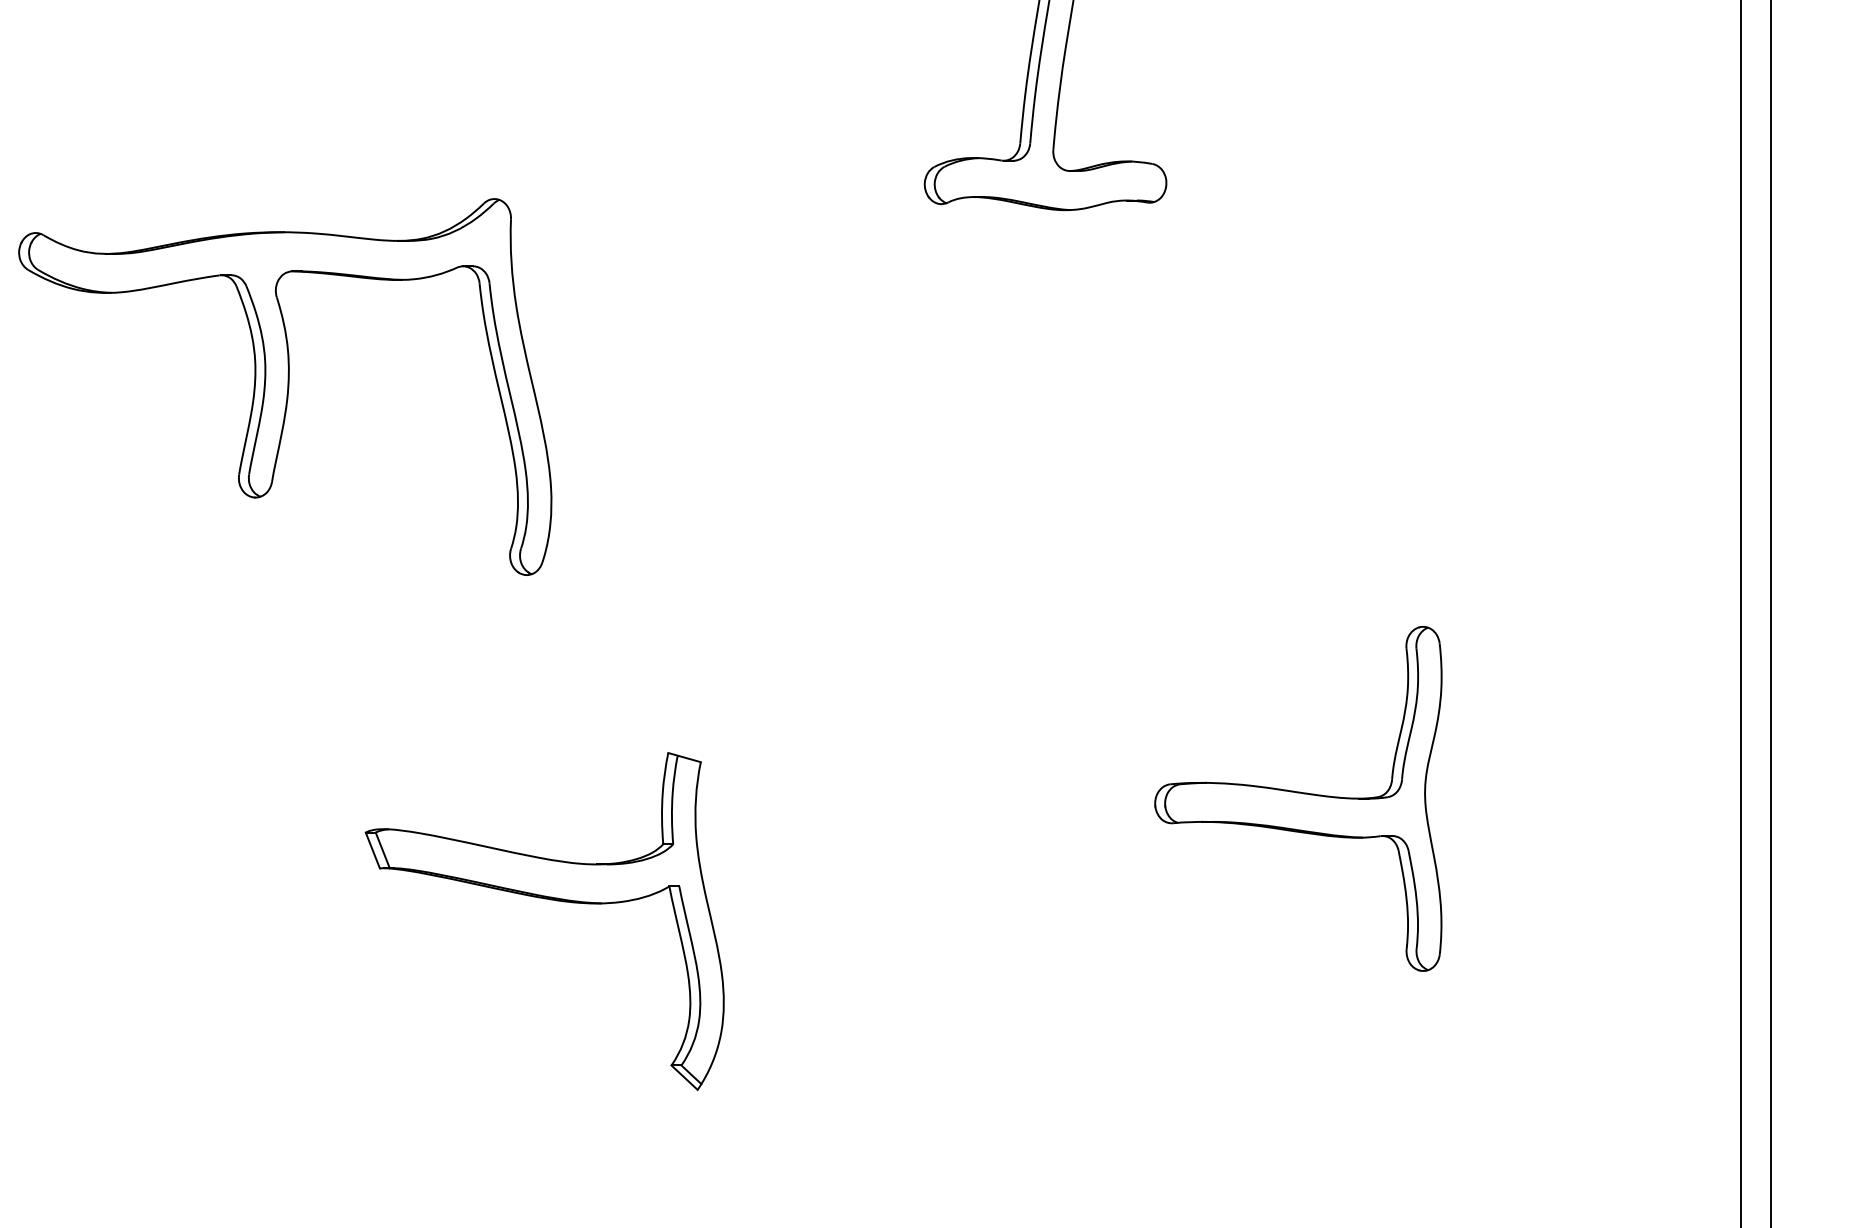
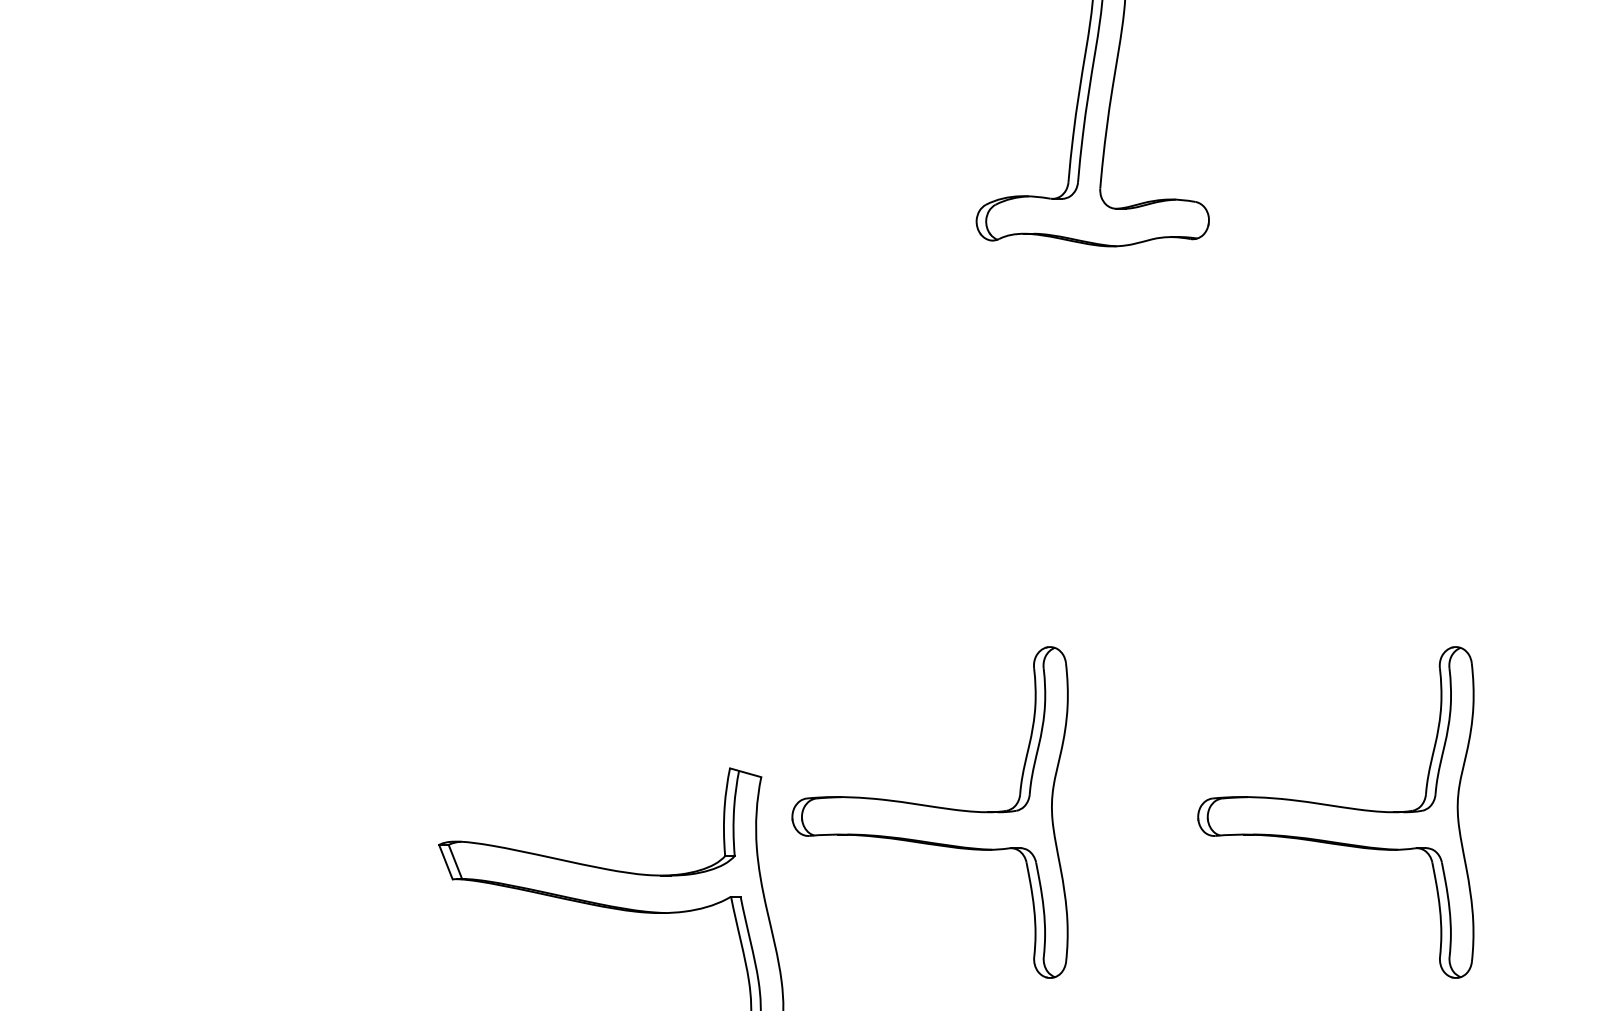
part: (285, 386) -> (361, 415), removed
part: (876, 798) -> (930, 812), added

